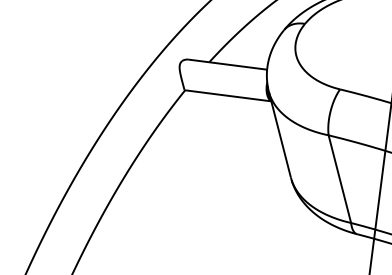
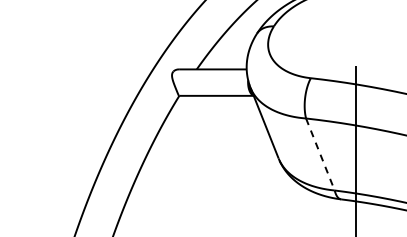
line: (339, 179) -> (320, 154), solid -> dashed

